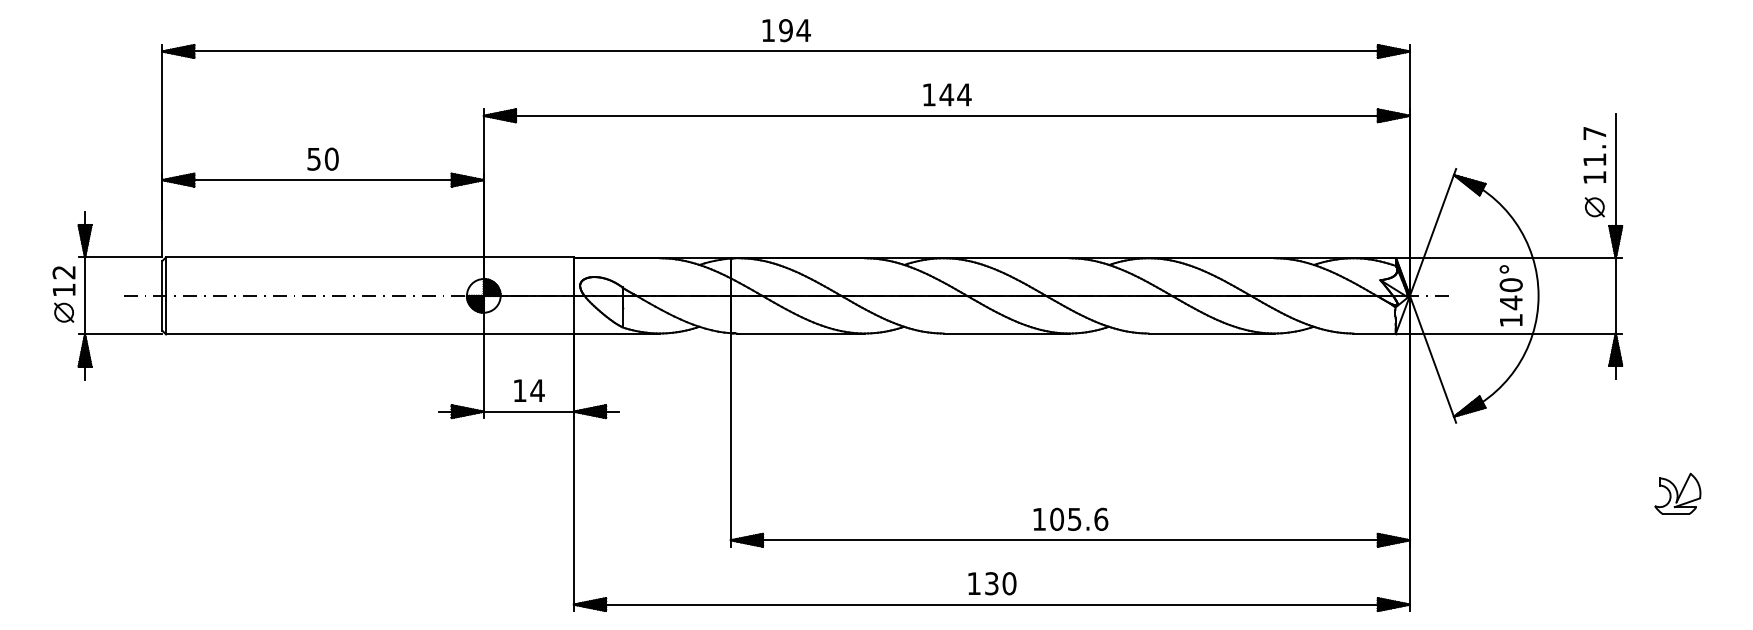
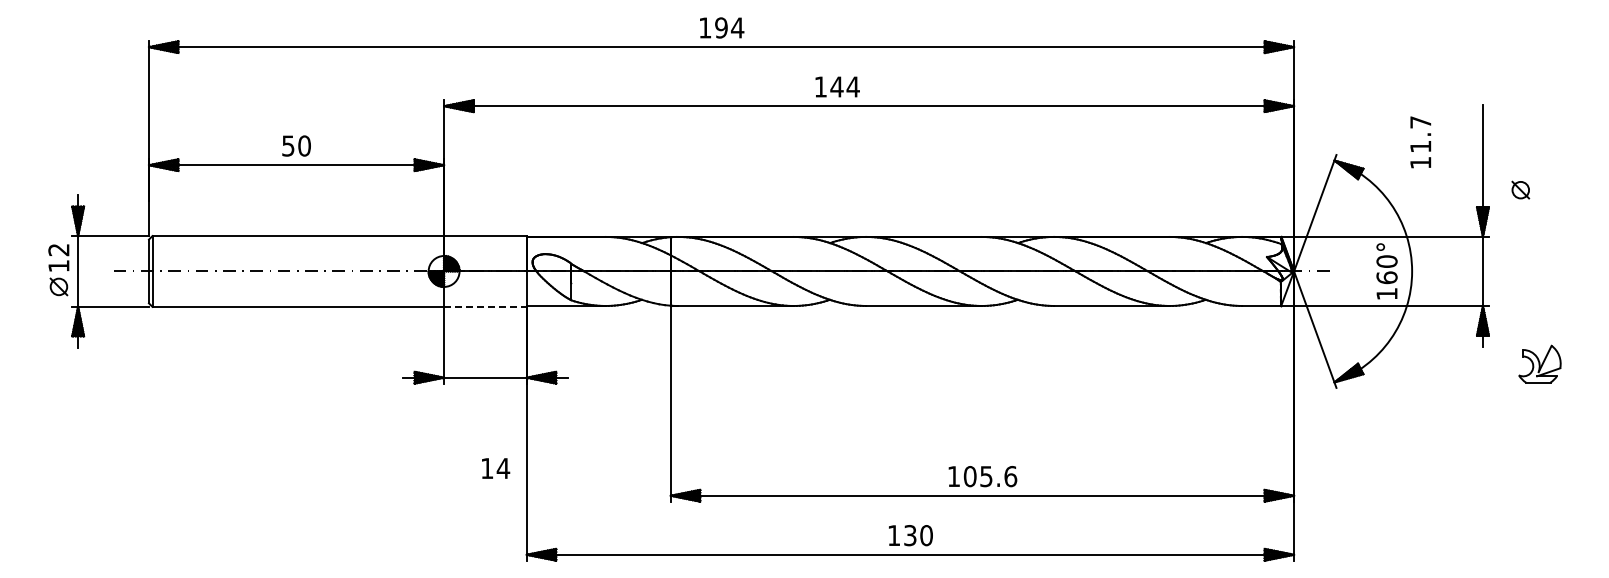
text: (947, 94) -> (837, 86), moved
text: (1594, 155) -> (1420, 142), moved
part: (1594, 206) -> (1520, 189), moved
text: (1510, 302) -> (1386, 277), 140° -> 160°
line: (528, 334) -> (485, 306), solid -> dashed
text: (530, 390) -> (496, 468), moved
part: (1677, 493) -> (1539, 363), moved

